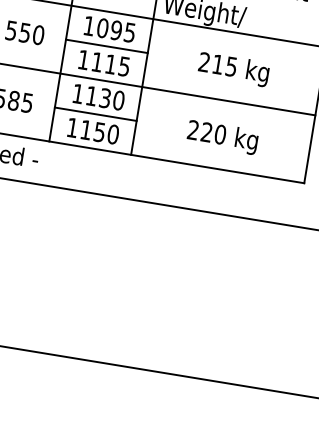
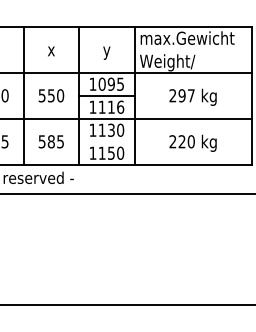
text: (124, 65) -> (120, 106), 1115 -> 1116
text: (224, 65) -> (186, 95), 215 -> 297
line: (95, 113) -> (106, 141), removed

